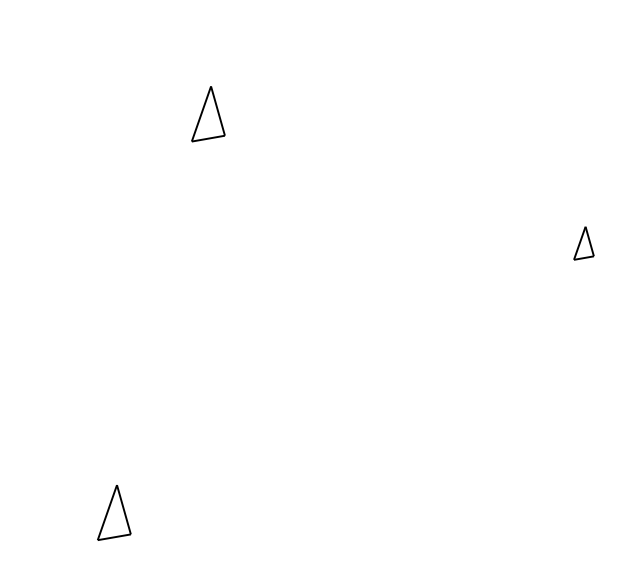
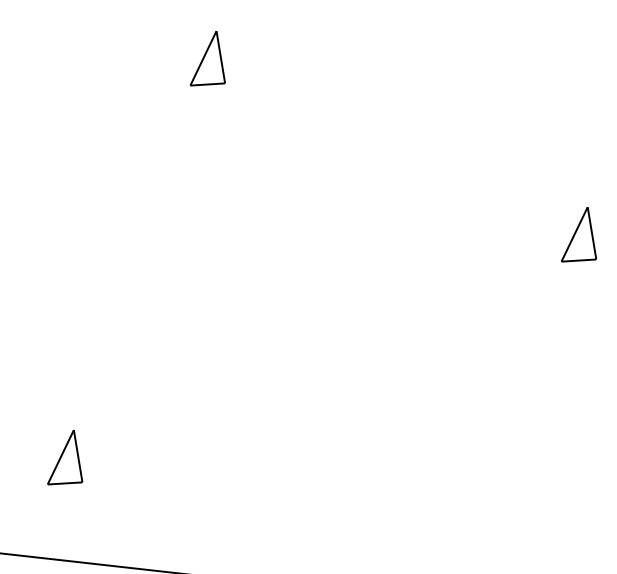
part: (583, 243) -> (581, 235), size x1.67

